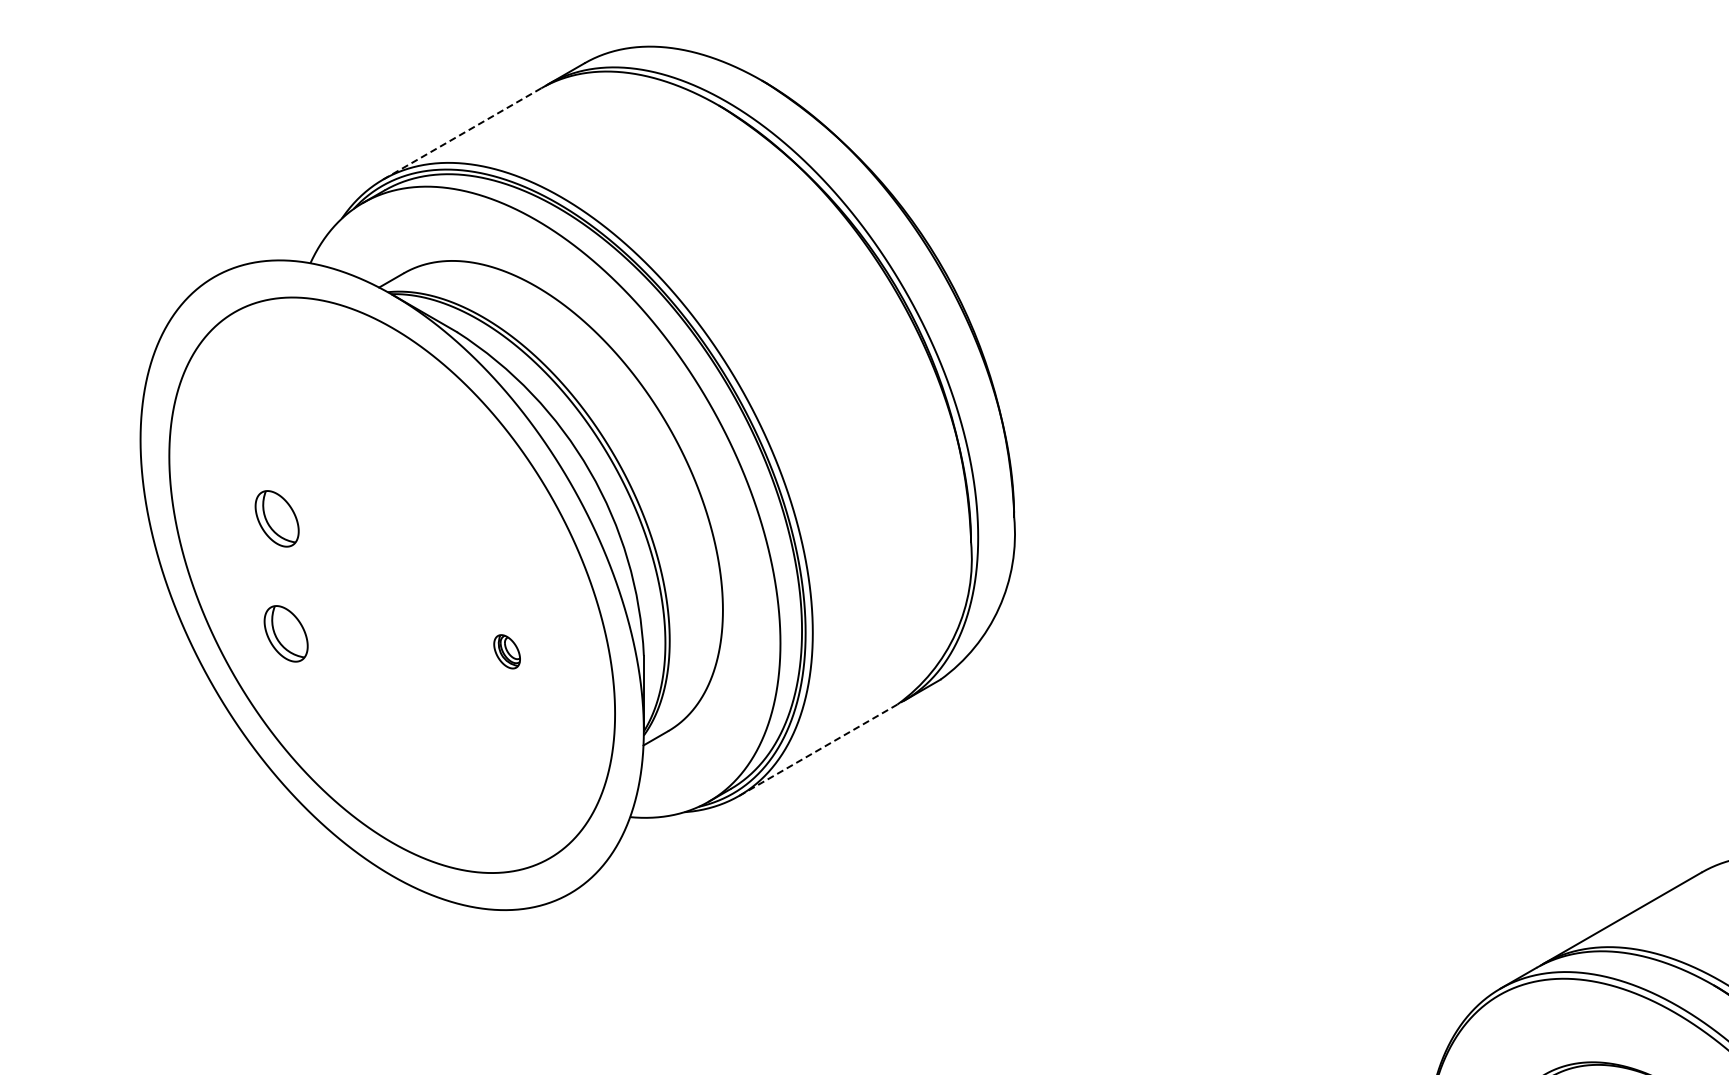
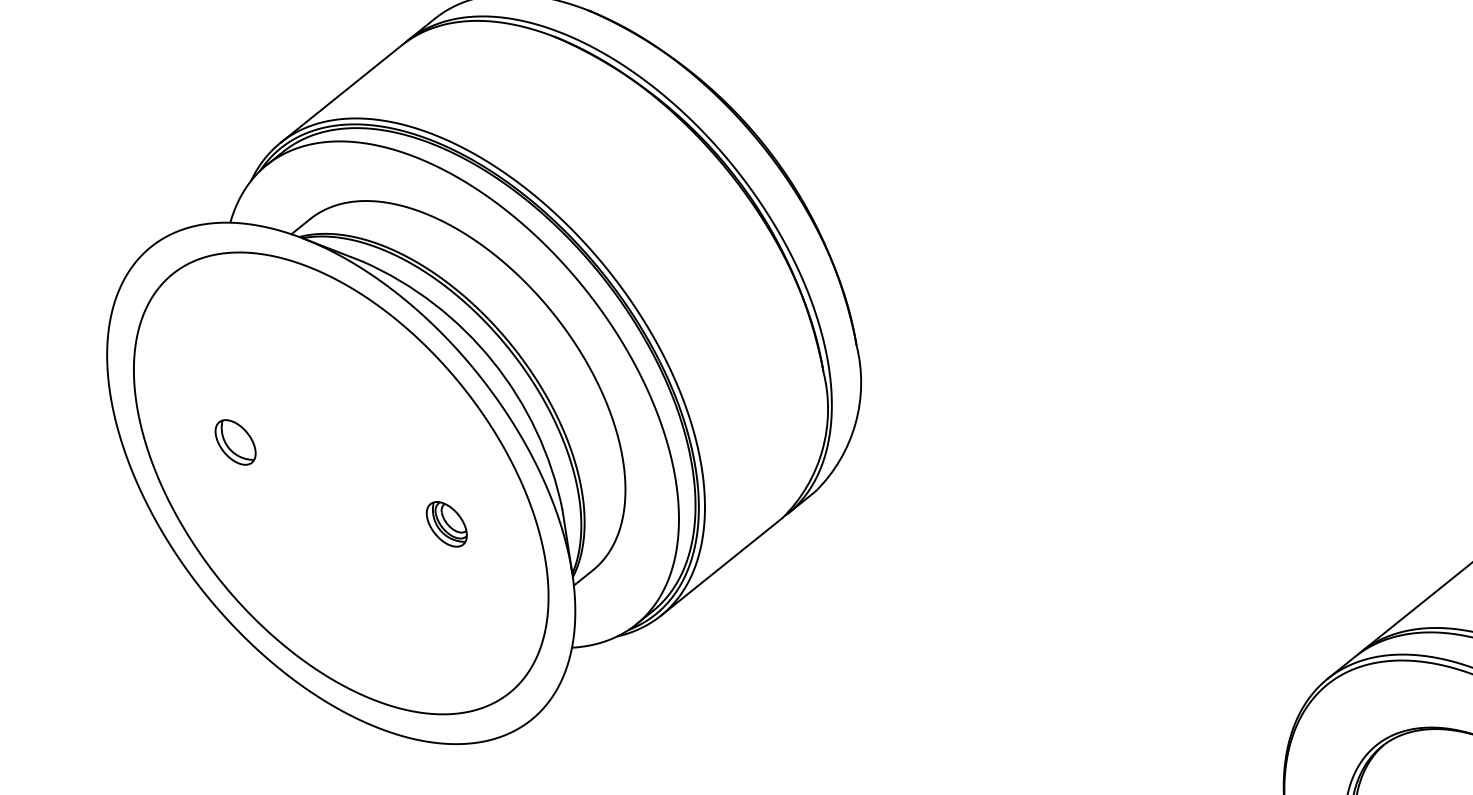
line: (461, 134) -> (340, 94), dashed -> solid
part: (285, 633) -> (257, 537), removed
part: (506, 651) -> (446, 524), size x1.67
line: (818, 750) -> (722, 567), dashed -> solid

